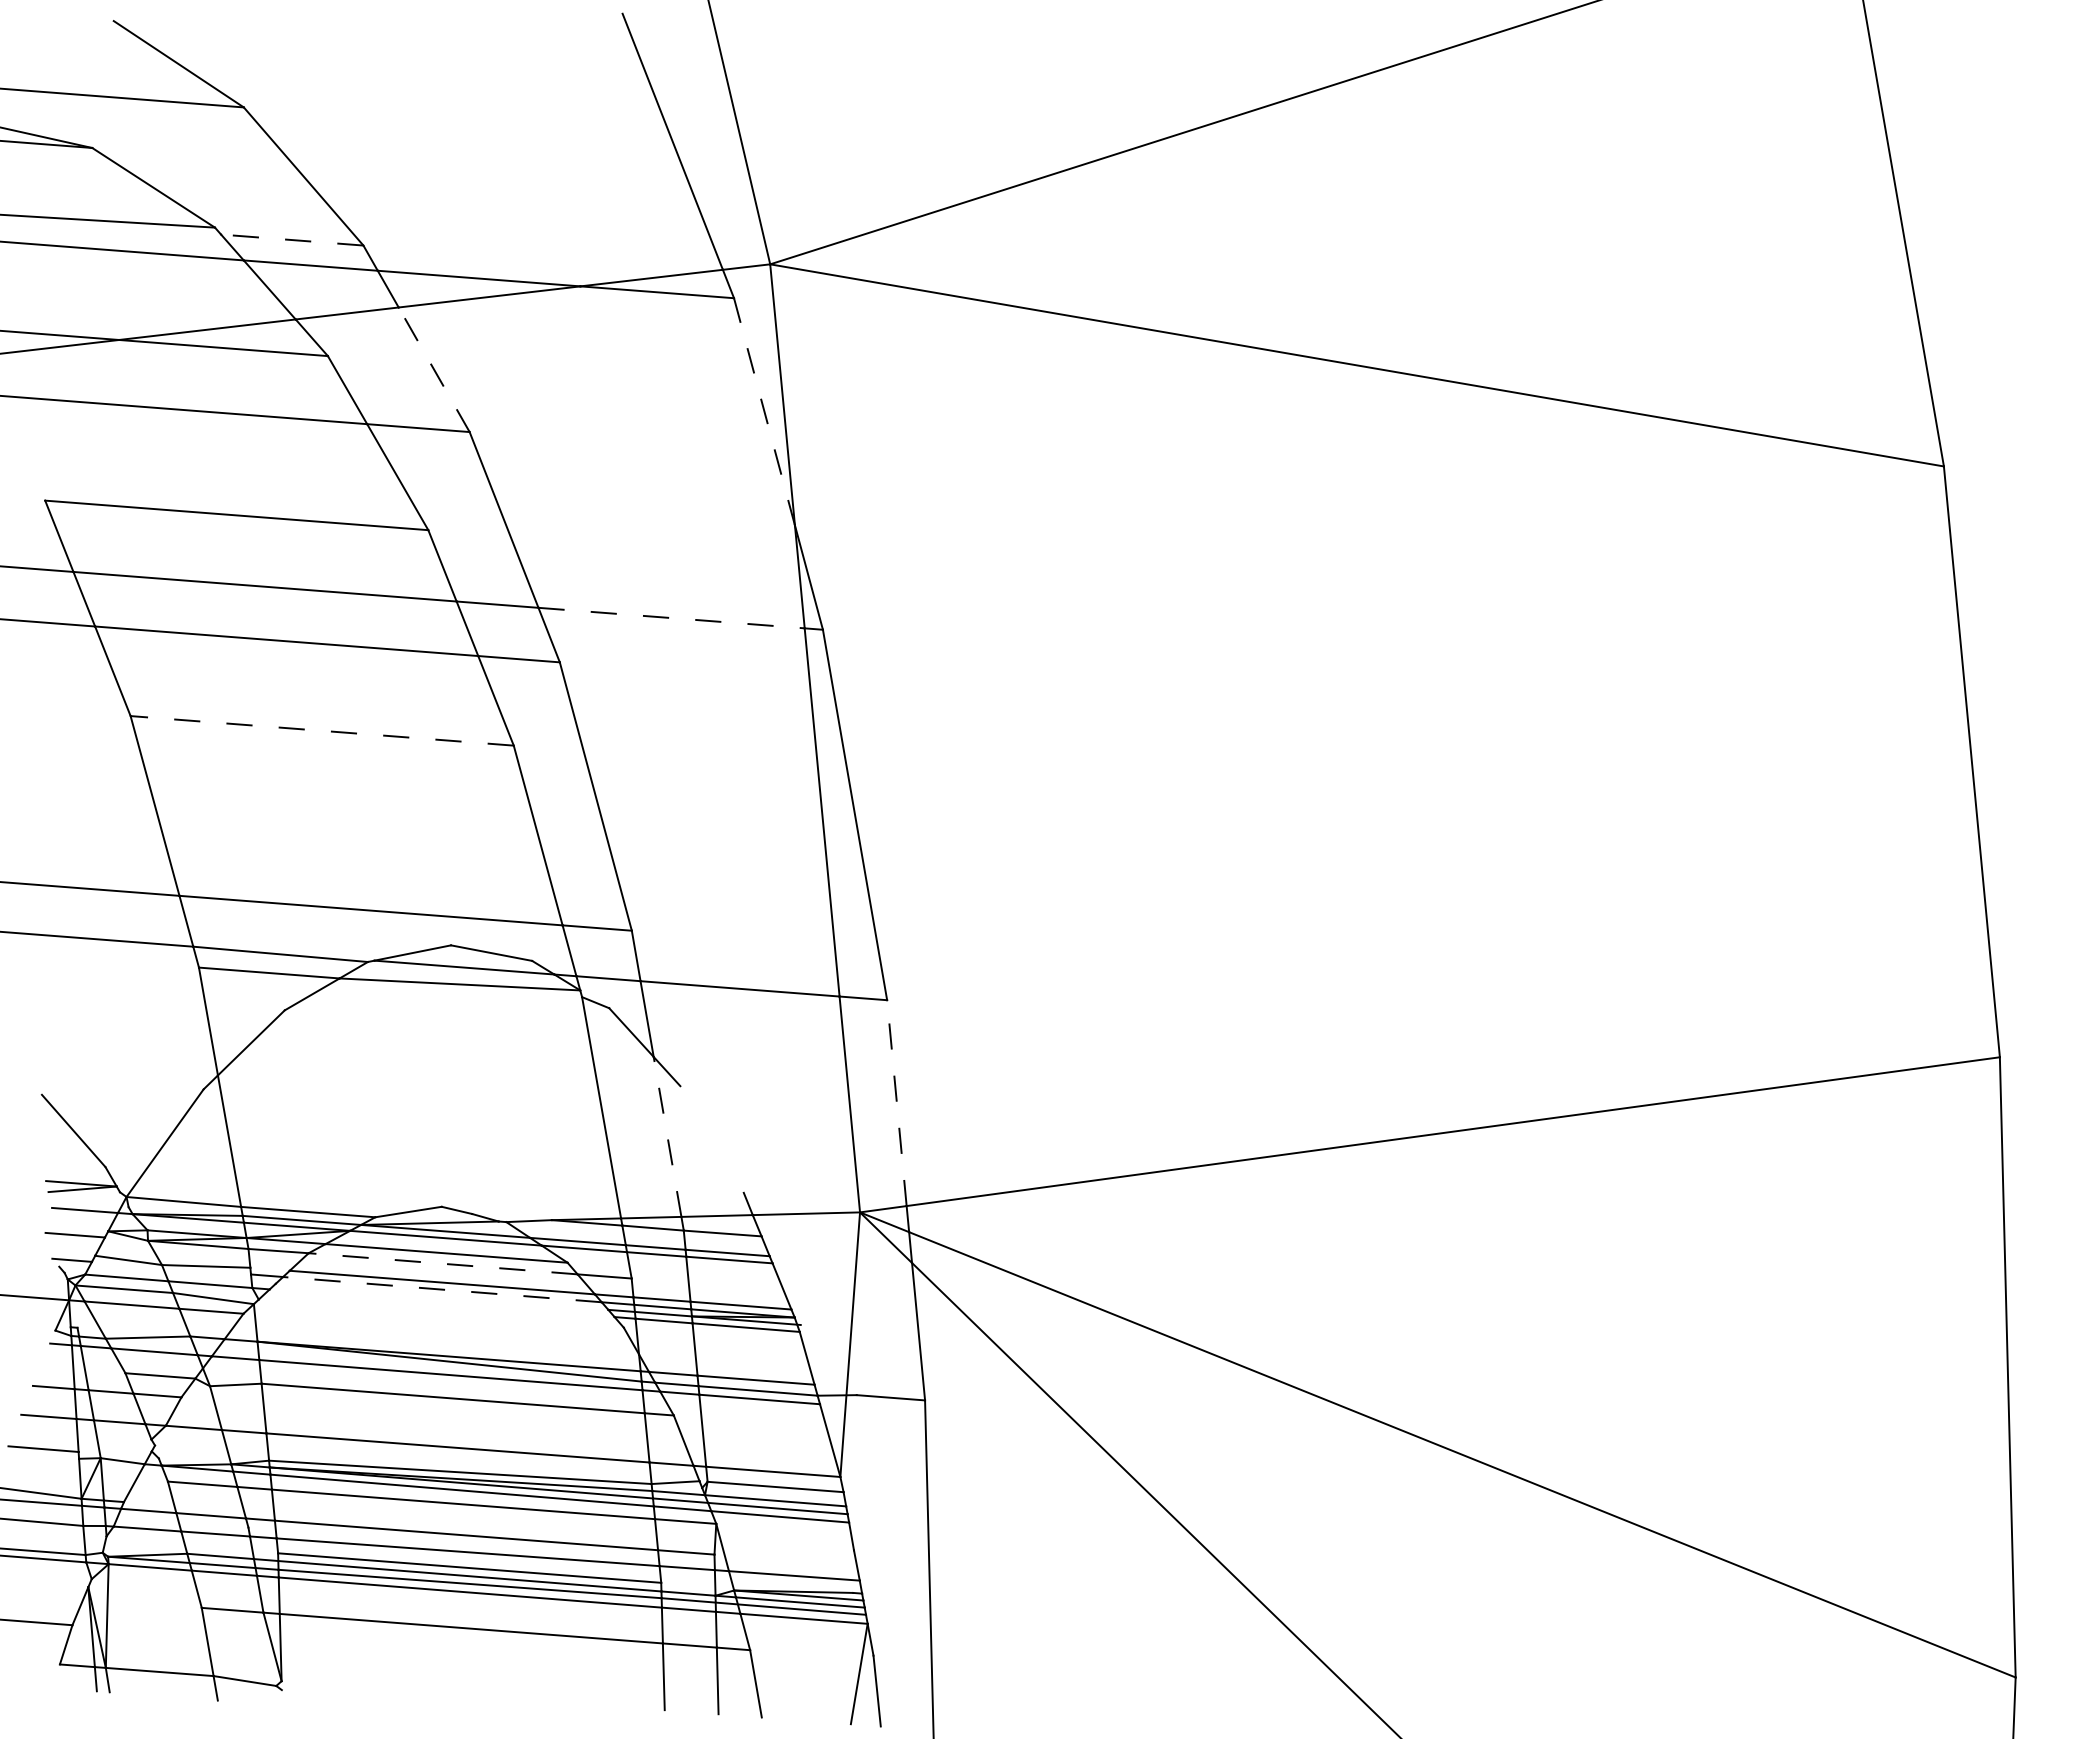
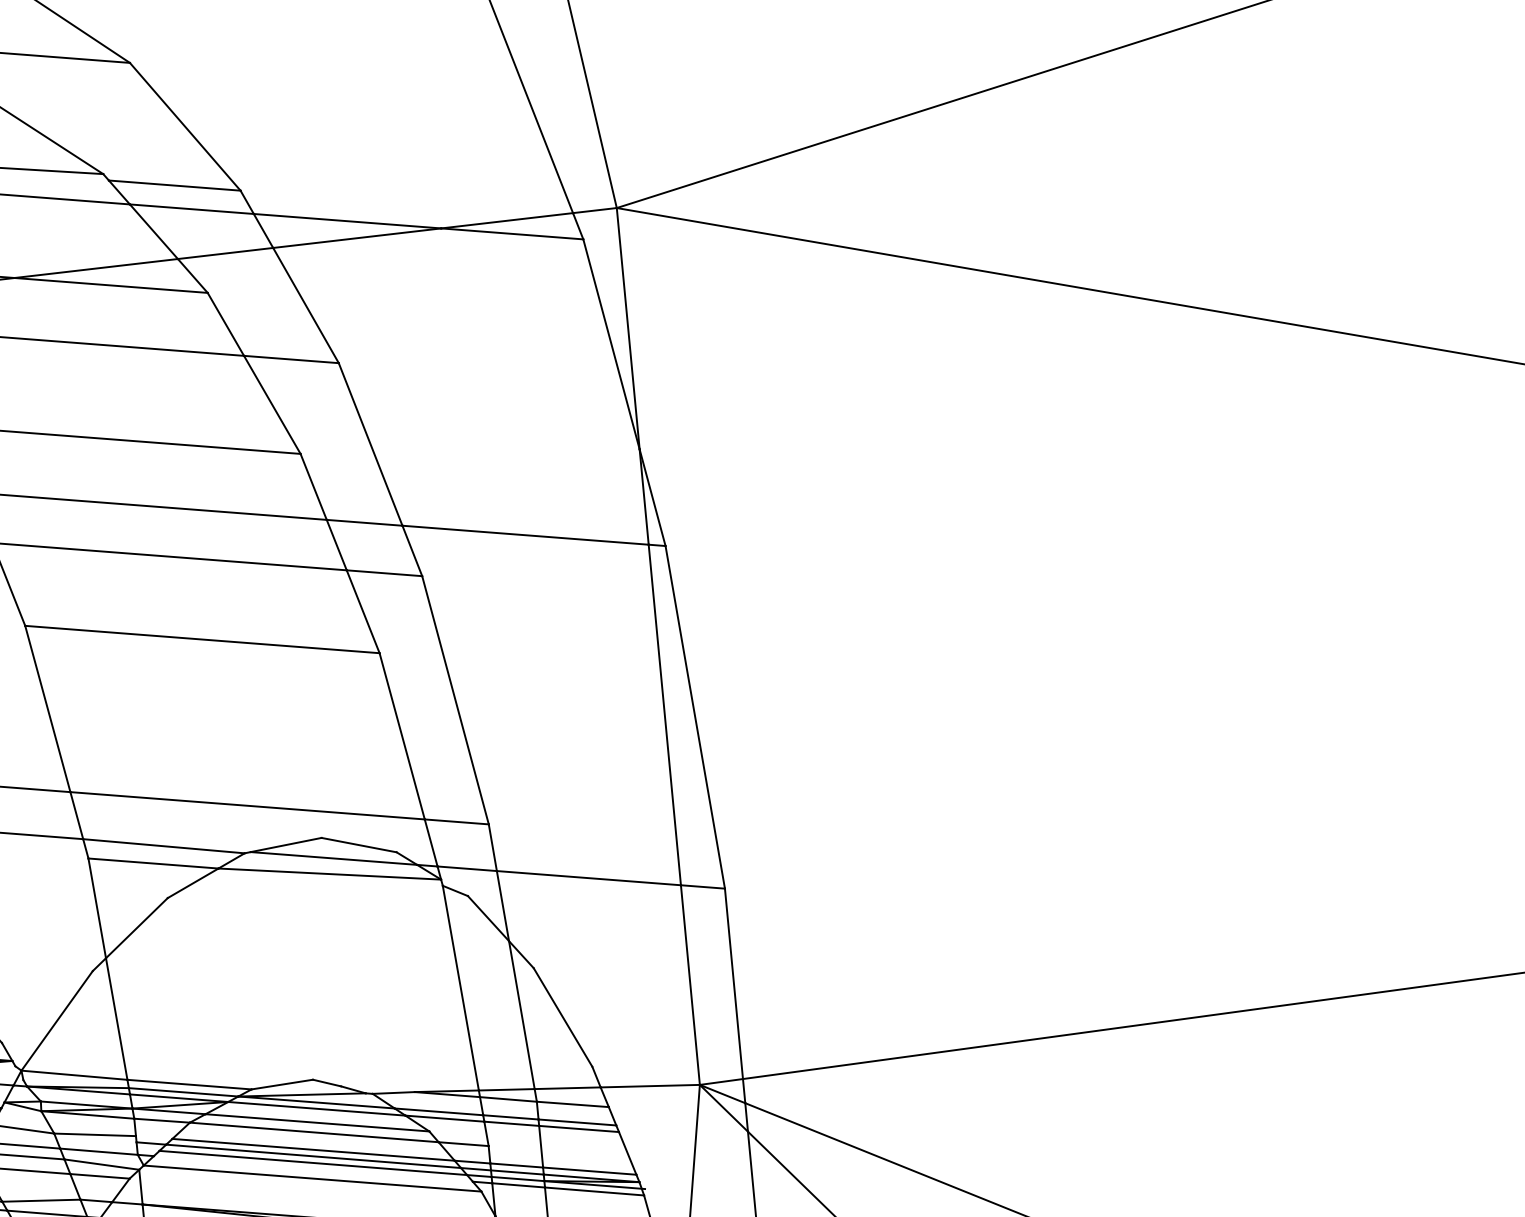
line: (291, 240) -> (174, 185), dashed -> solid
line: (434, 369) -> (306, 305), dashed -> solid
line: (764, 411) -> (611, 344), dashed -> solid
line: (671, 618) -> (525, 535), dashed -> solid
line: (321, 730) -> (201, 639), dashed -> solid
line: (896, 1102) -> (733, 983), dashed -> solid
line: (667, 1136) -> (521, 1014), dashed -> solid
line: (711, 1139) -> (562, 1017), added
line: (443, 1263) -> (314, 1132), dashed -> solid
line: (442, 1289) -> (313, 1156), dashed -> solid
line: (441, 1296) -> (312, 1162), added
line: (440, 1313) -> (311, 1178), added

